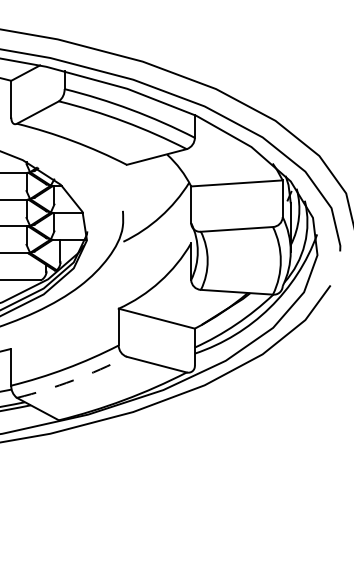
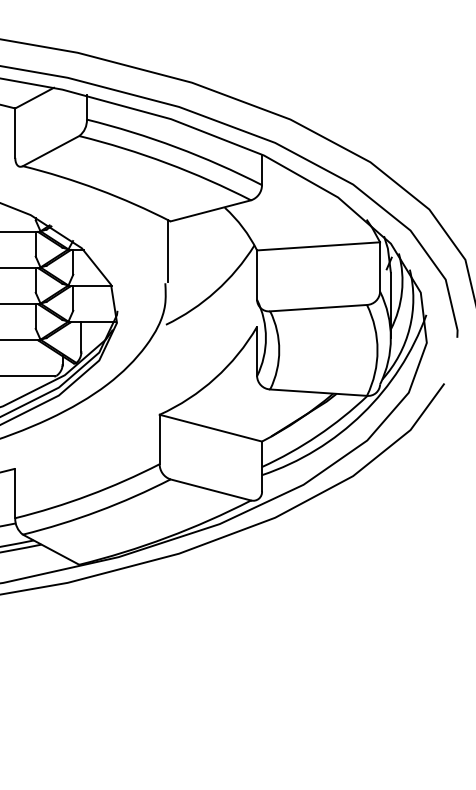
line: (124, 186) -> (167, 250), added
arc: (73, 380) -> (98, 511), dashed -> solid

